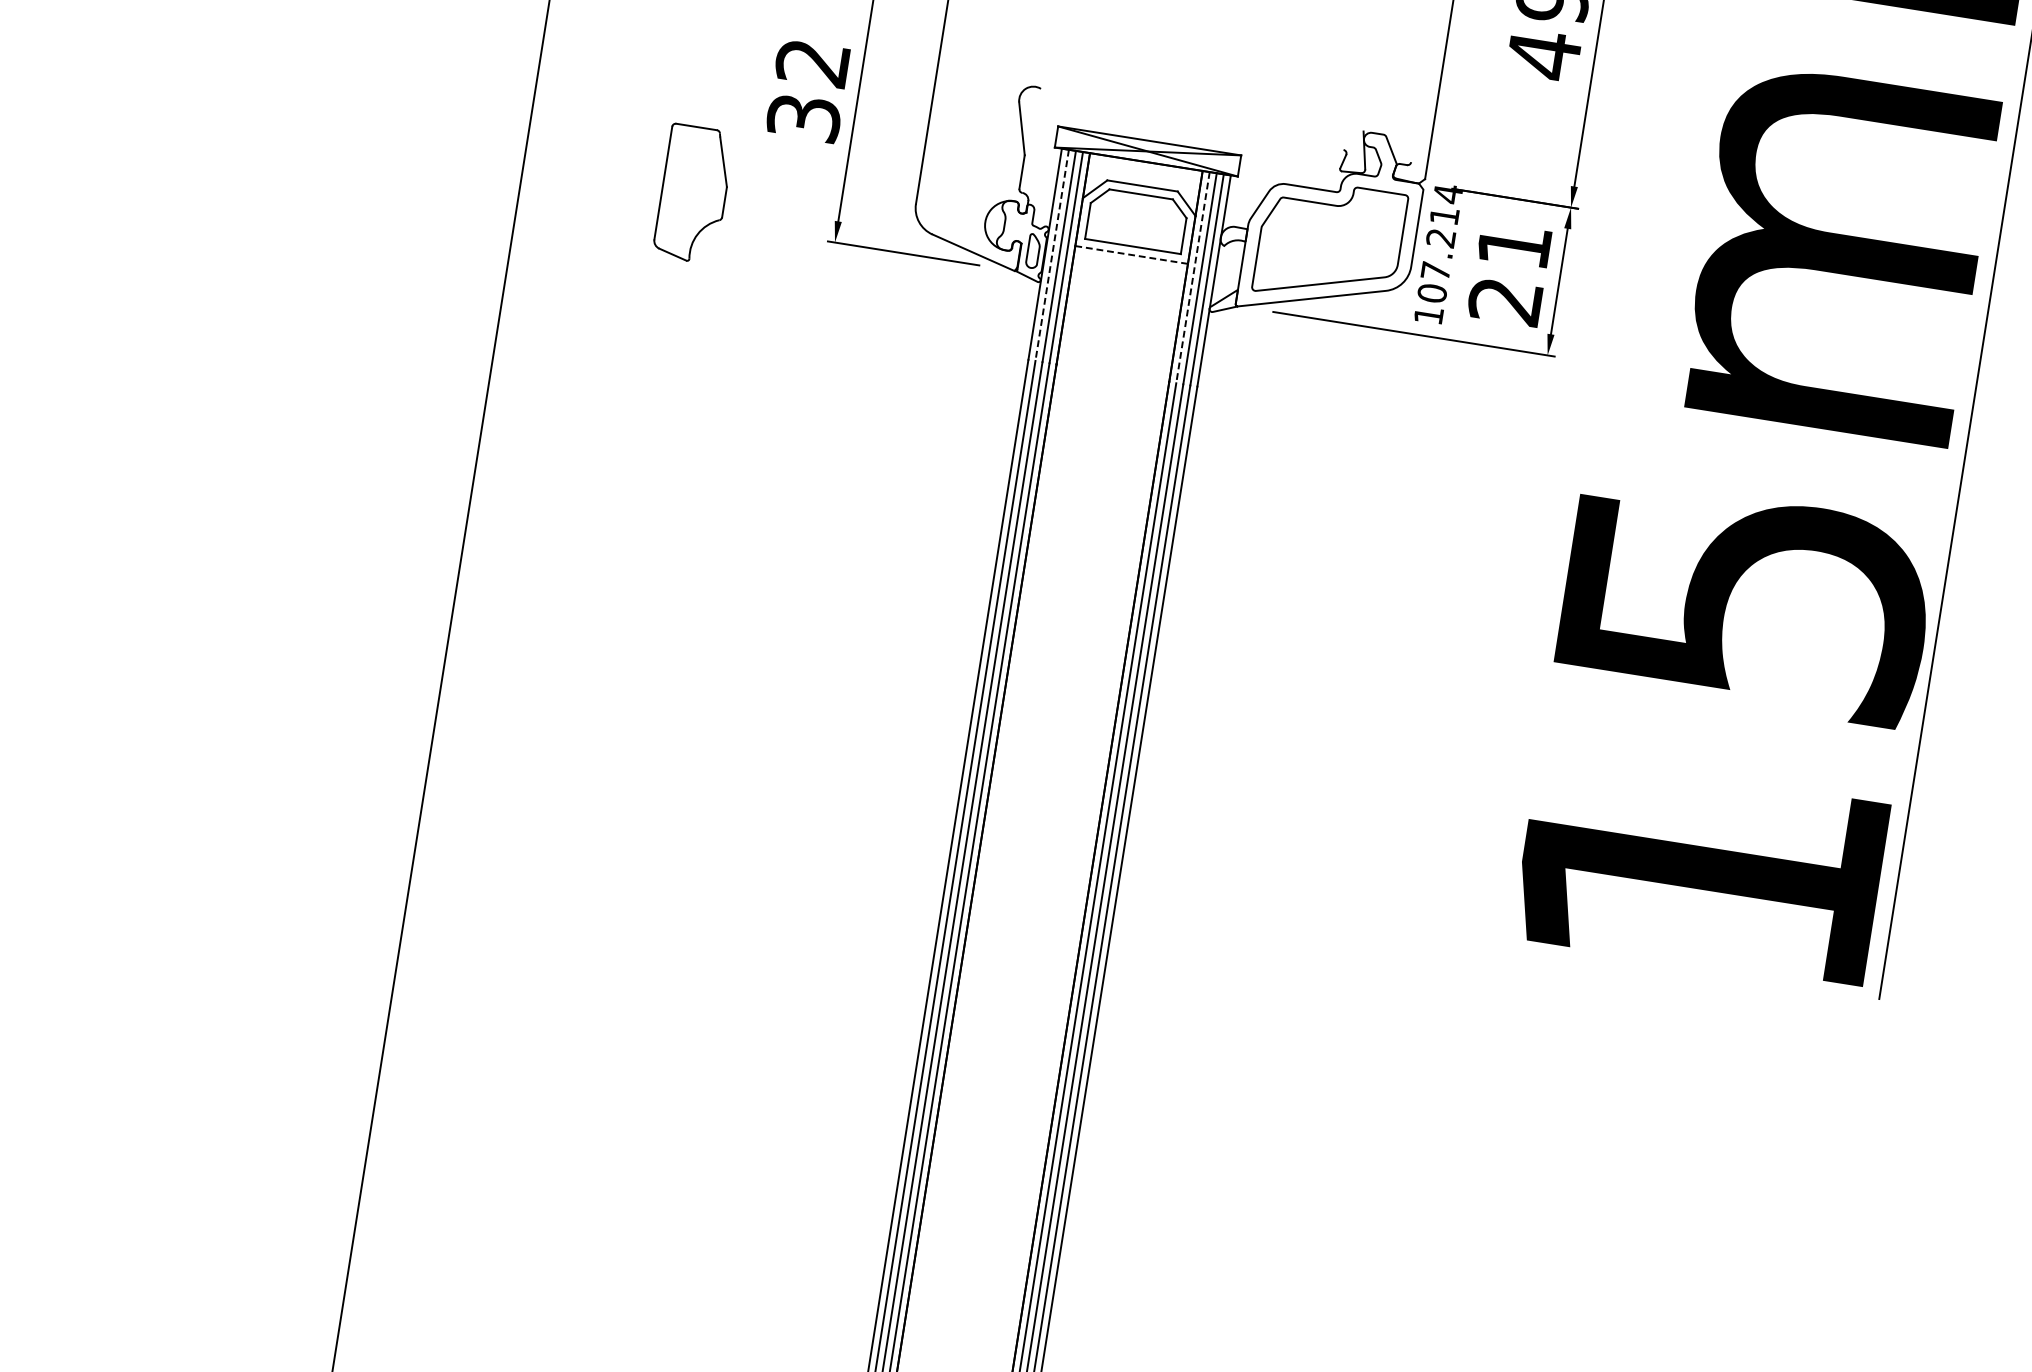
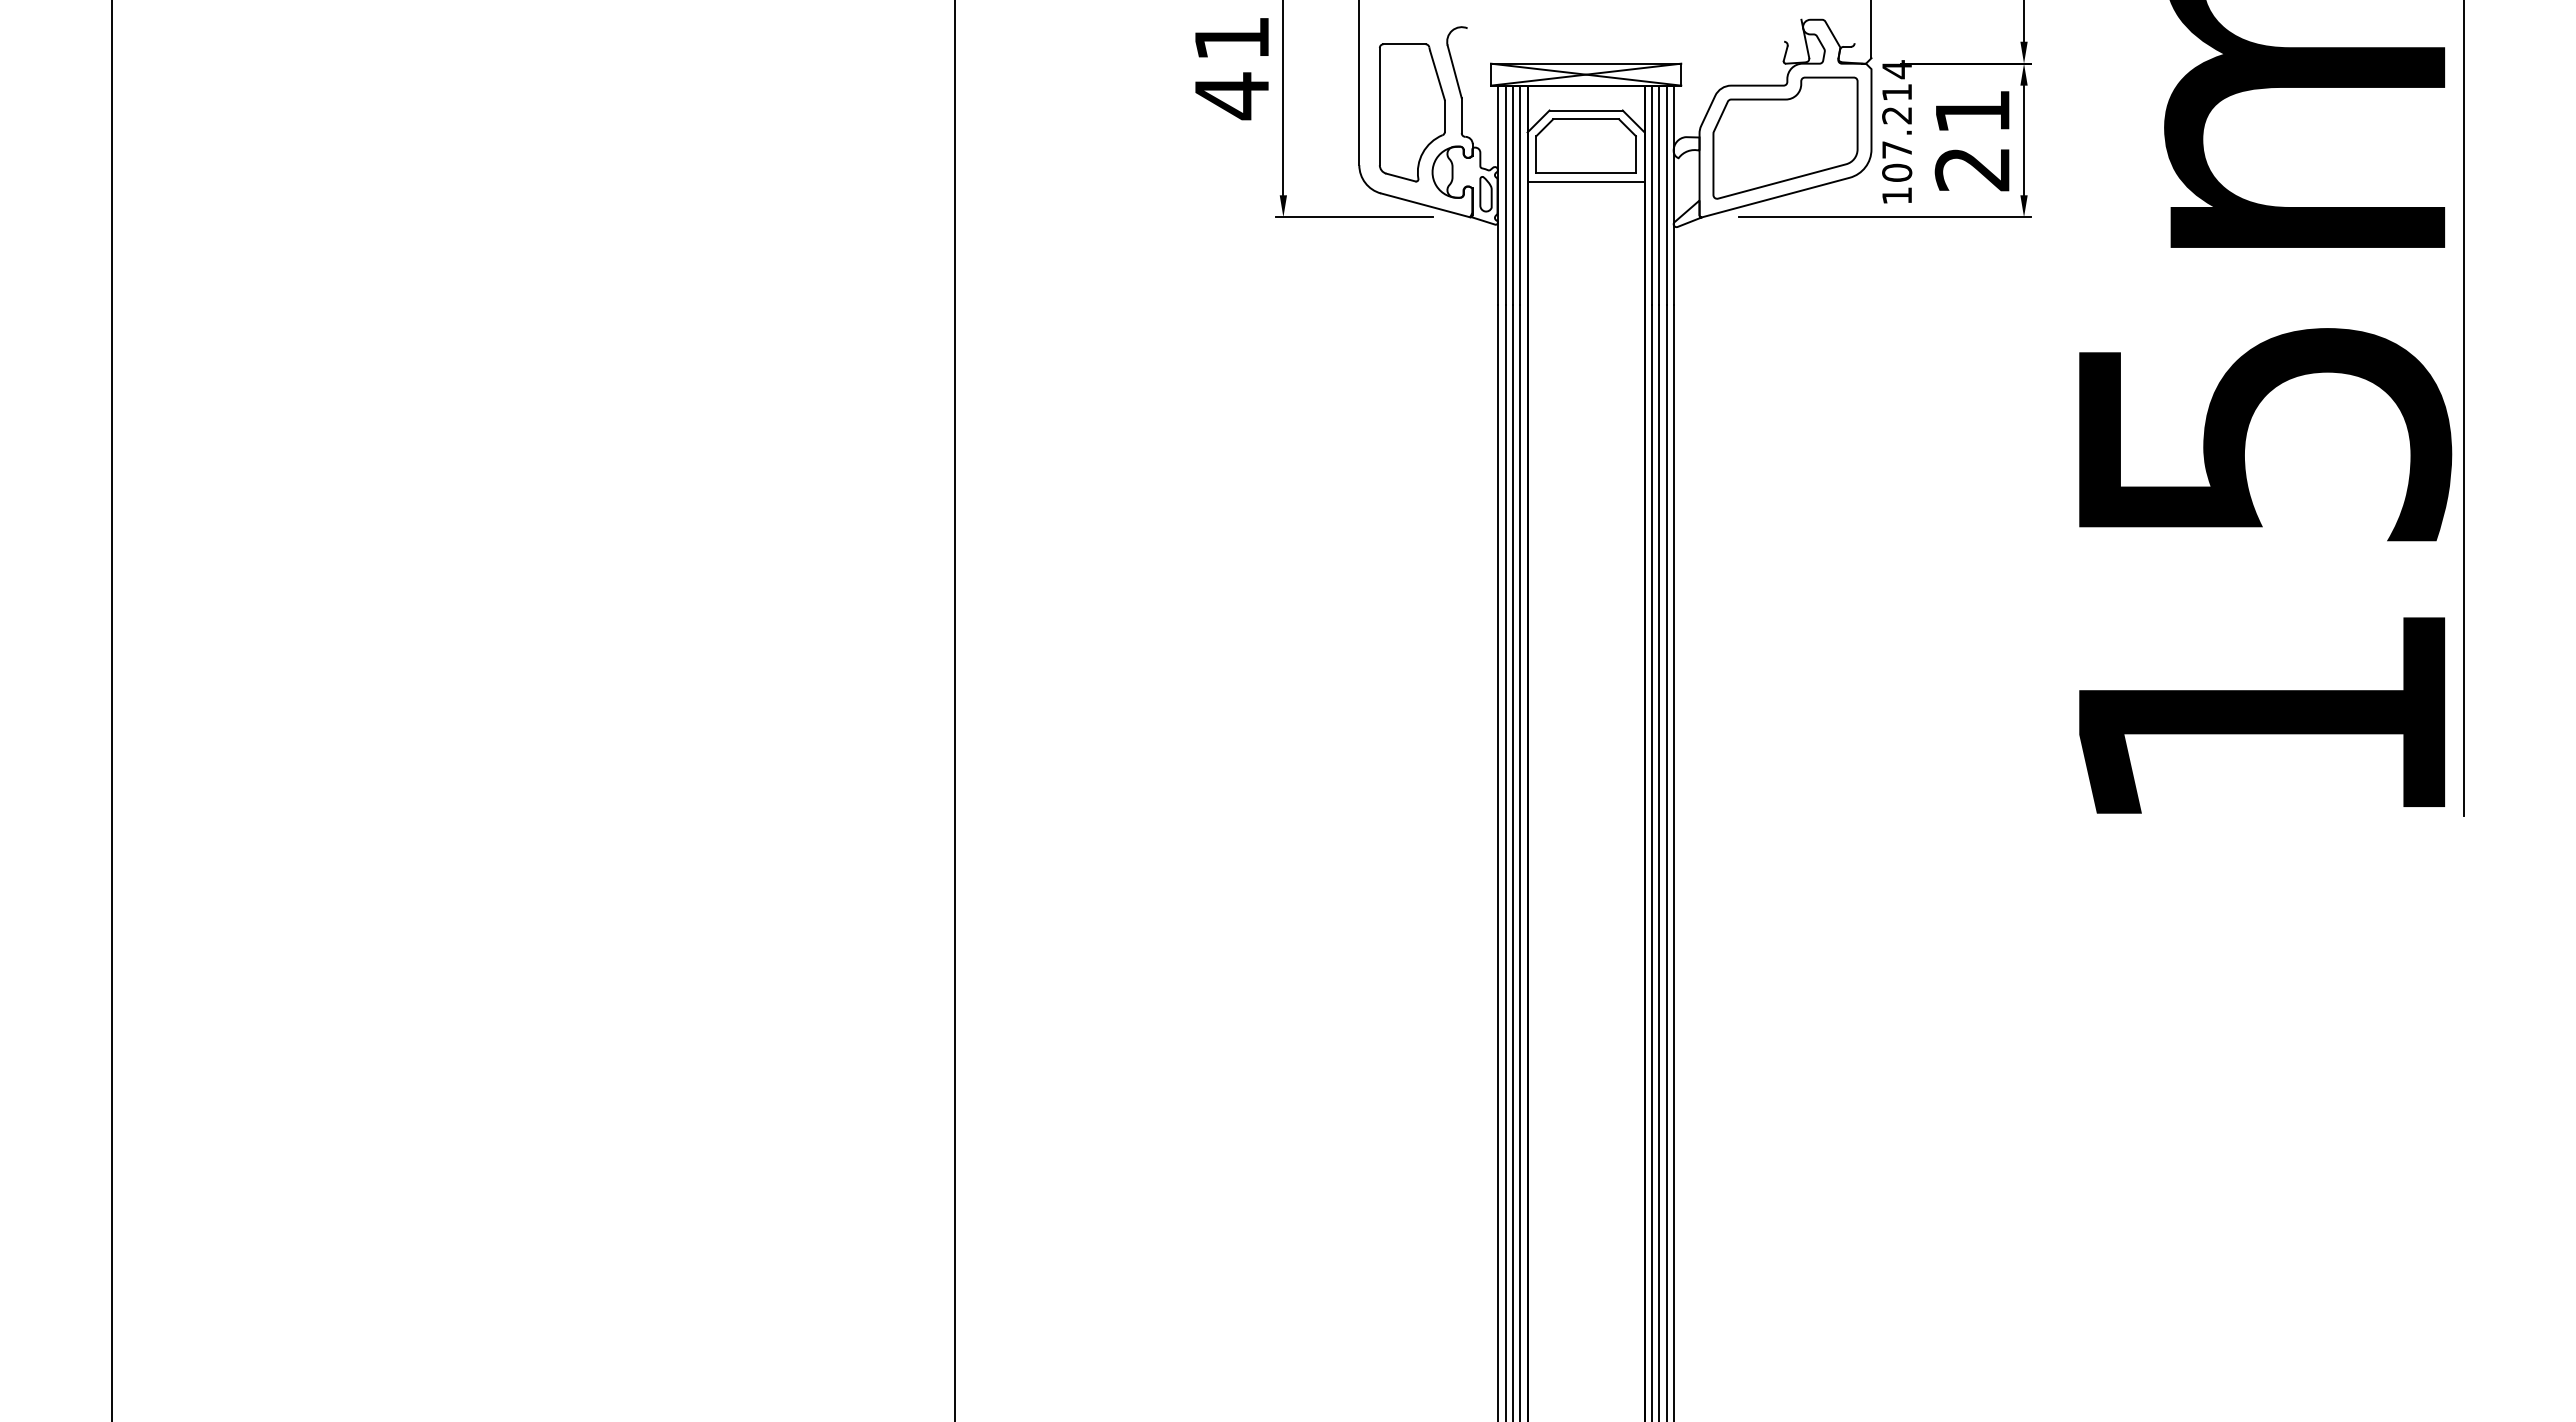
text: (807, 92) -> (1231, 69), 32 -> 41
part: (693, 193) -> (1412, 112), moved
line: (1052, 255) -> (1505, 195), dashed -> solid
line: (1131, 255) -> (1586, 182), dashed -> solid
line: (1192, 277) -> (1651, 195), dashed -> solid

